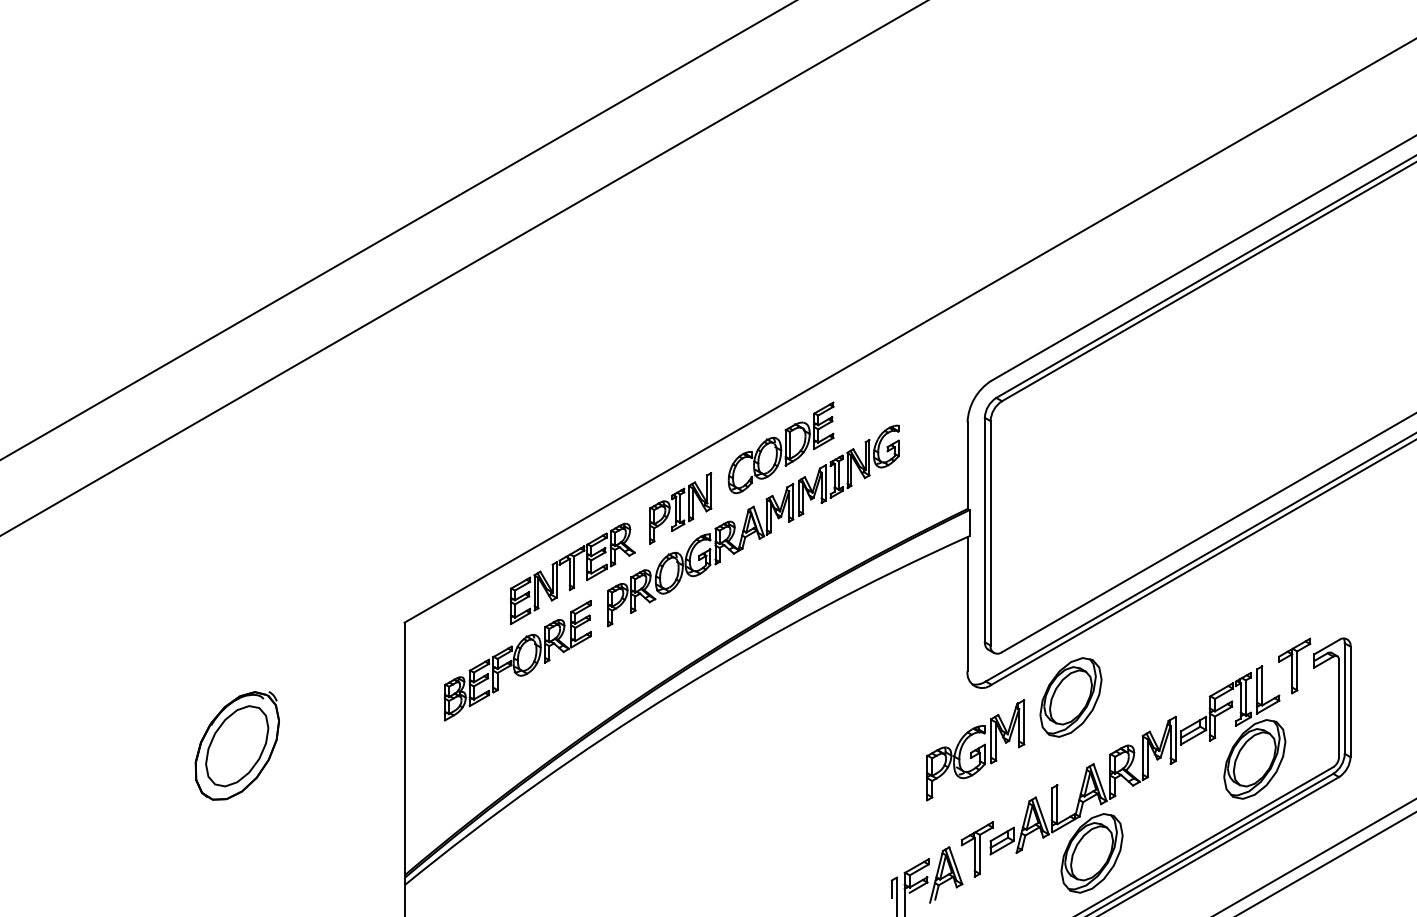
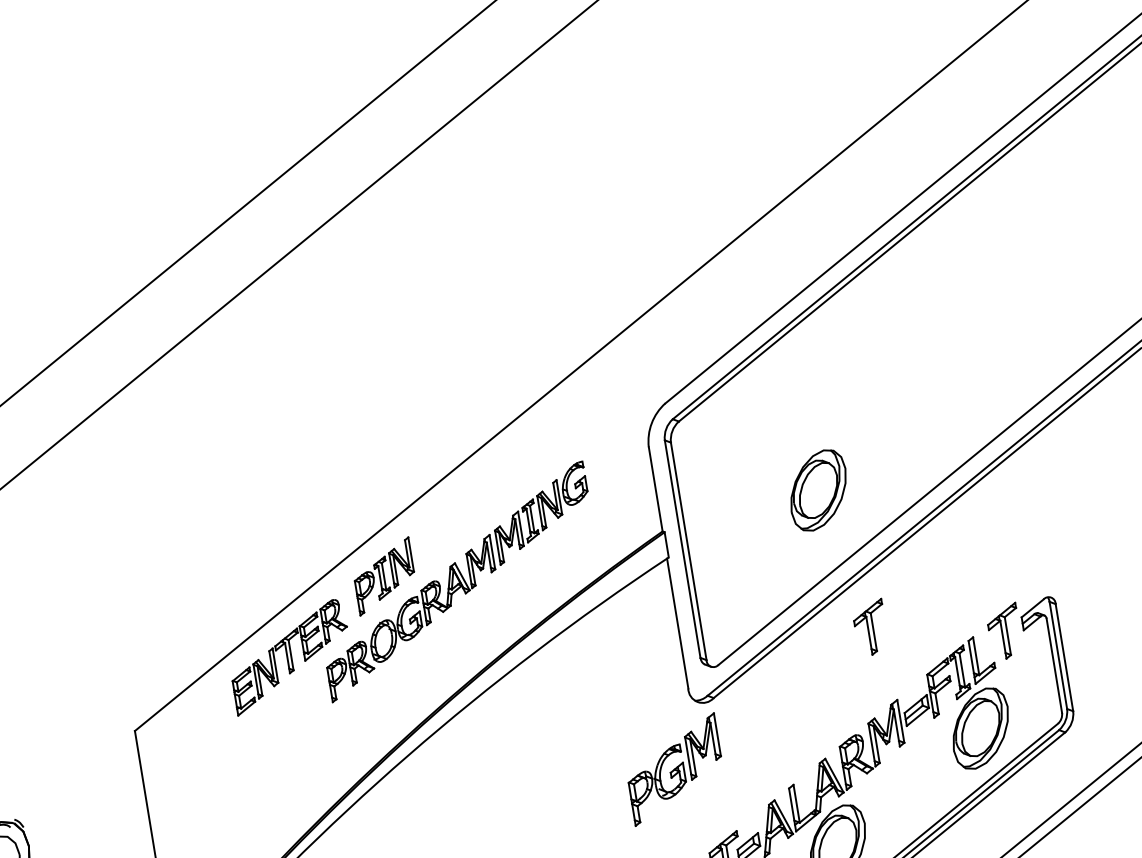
part: (780, 447) -> (471, 501), removed
part: (1160, 639) -> (870, 627), added
part: (517, 660) -> (250, 749), removed
part: (1070, 697) -> (818, 490), moved
part: (975, 750) -> (674, 769), moved

